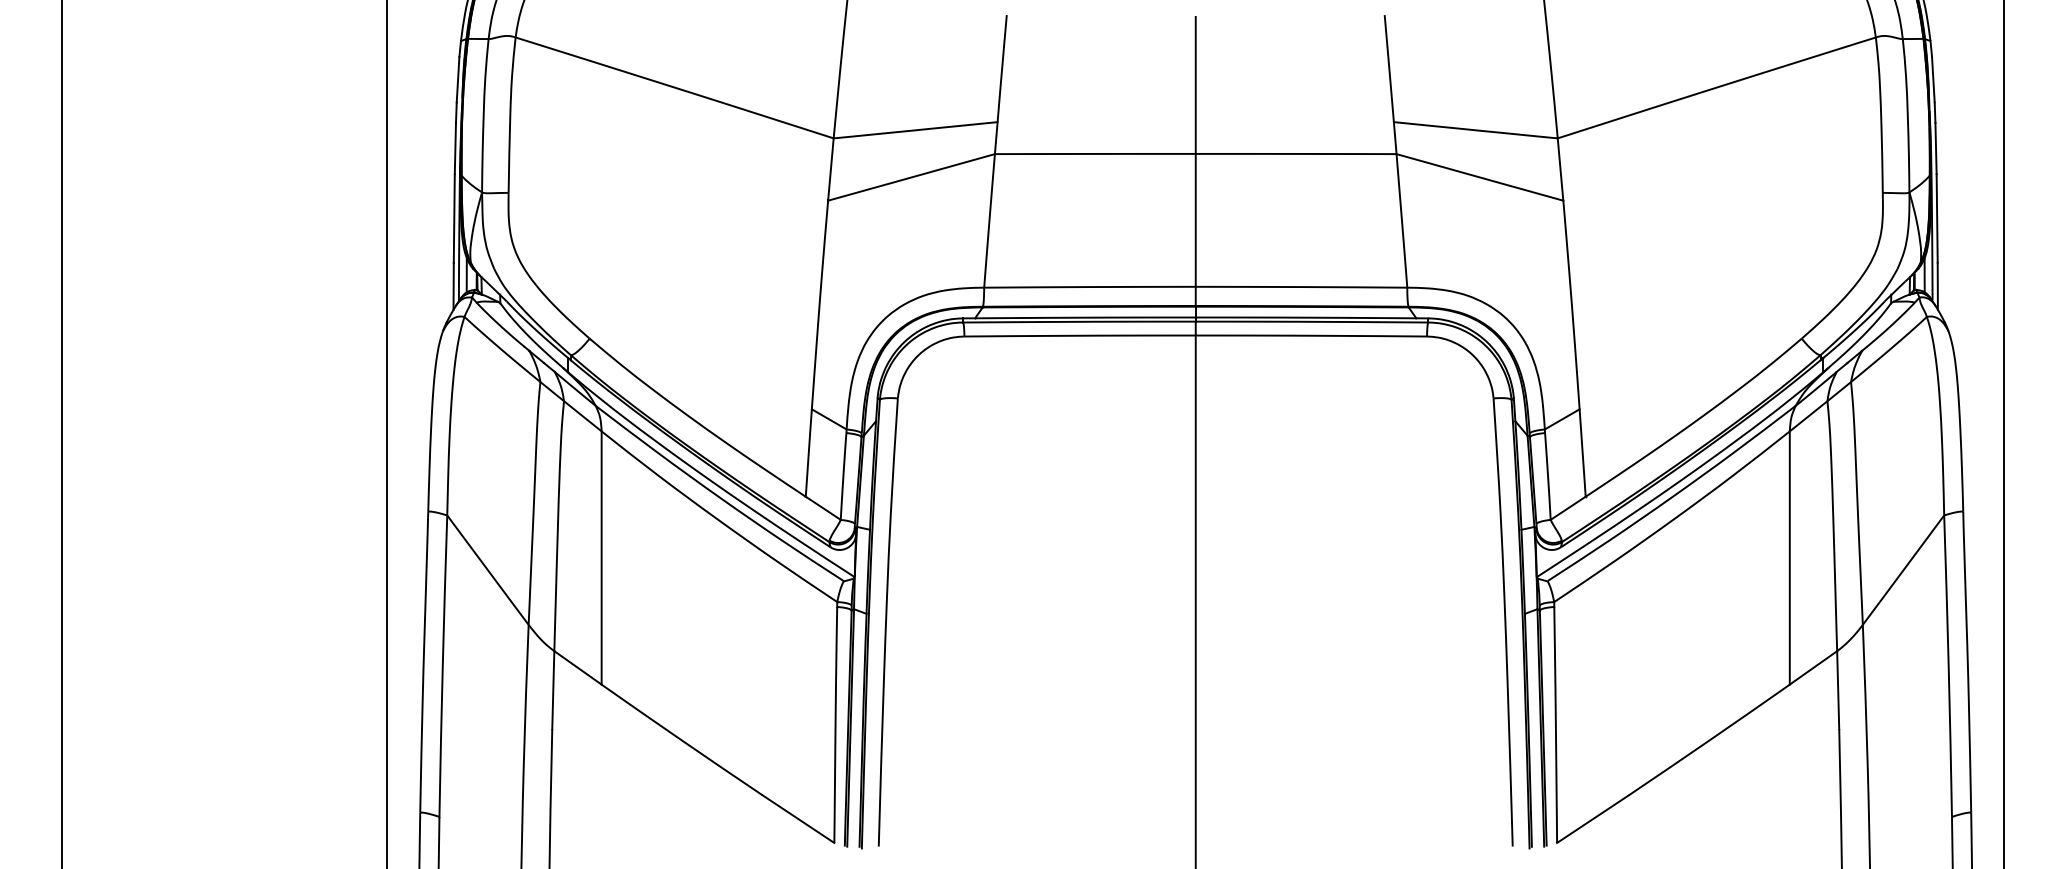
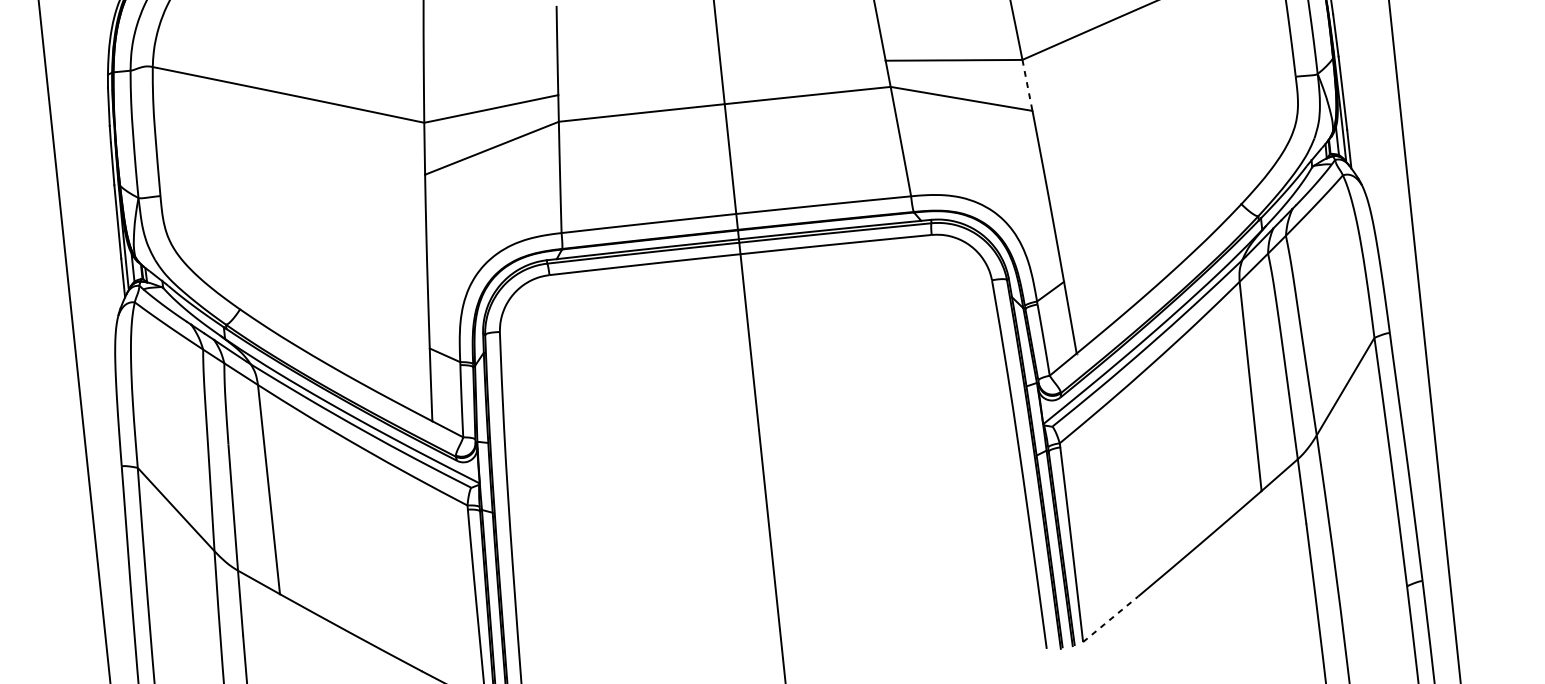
line: (1560, 169) -> (1027, 85), solid -> dashed
line: (1593, 818) -> (1111, 618), solid -> dashed

